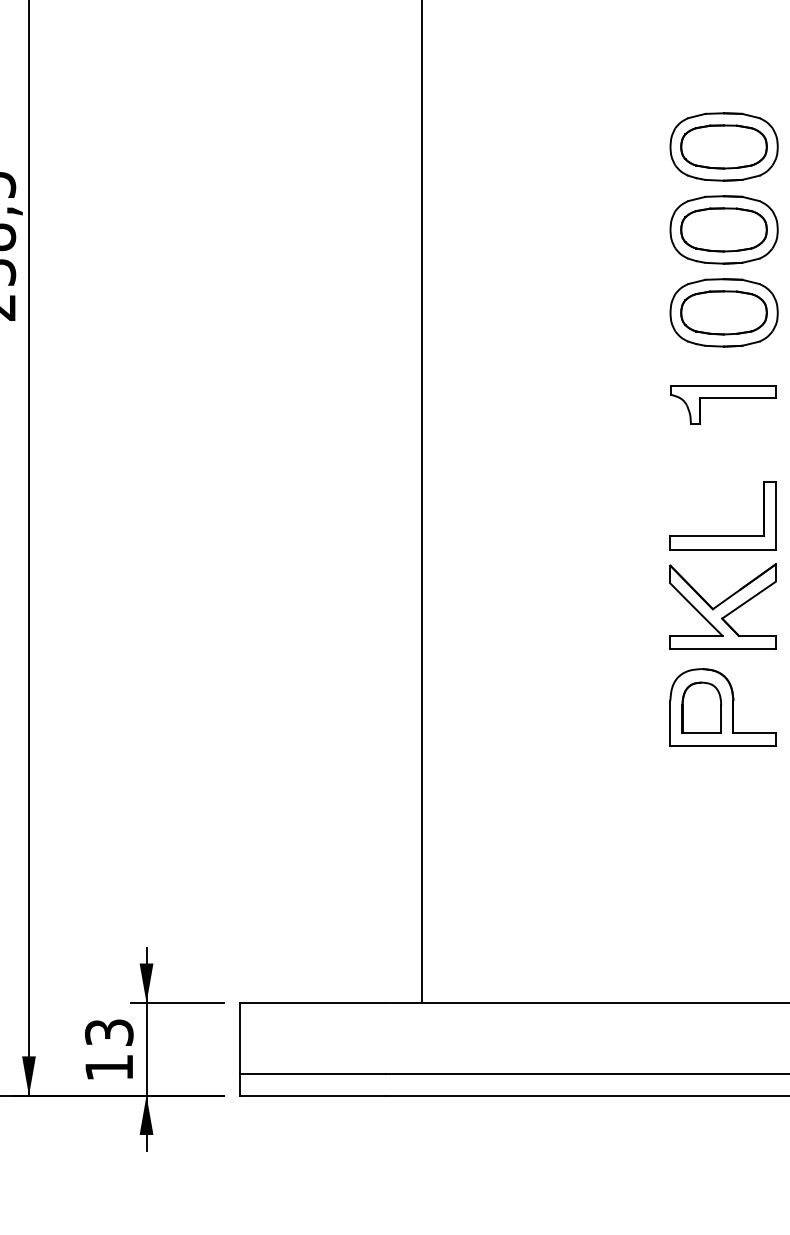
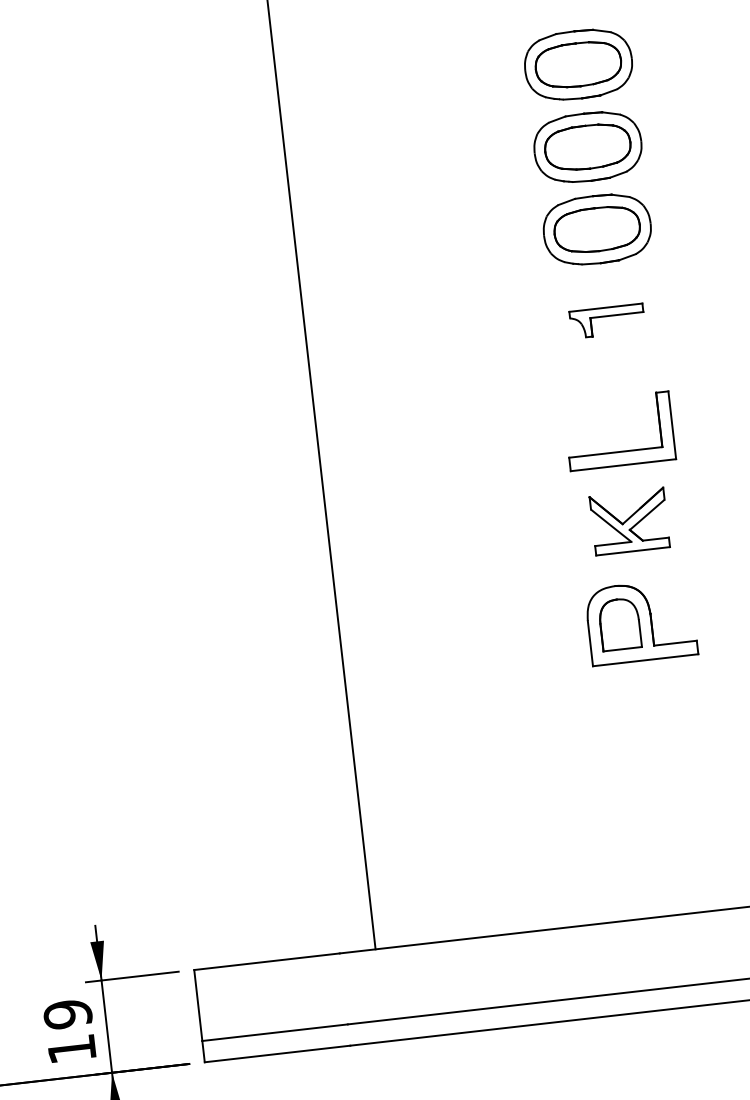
part: (723, 404) -> (607, 320), size x0.7
part: (722, 606) -> (628, 521), size x0.7
text: (109, 1032) -> (68, 1014), 13 -> 19

